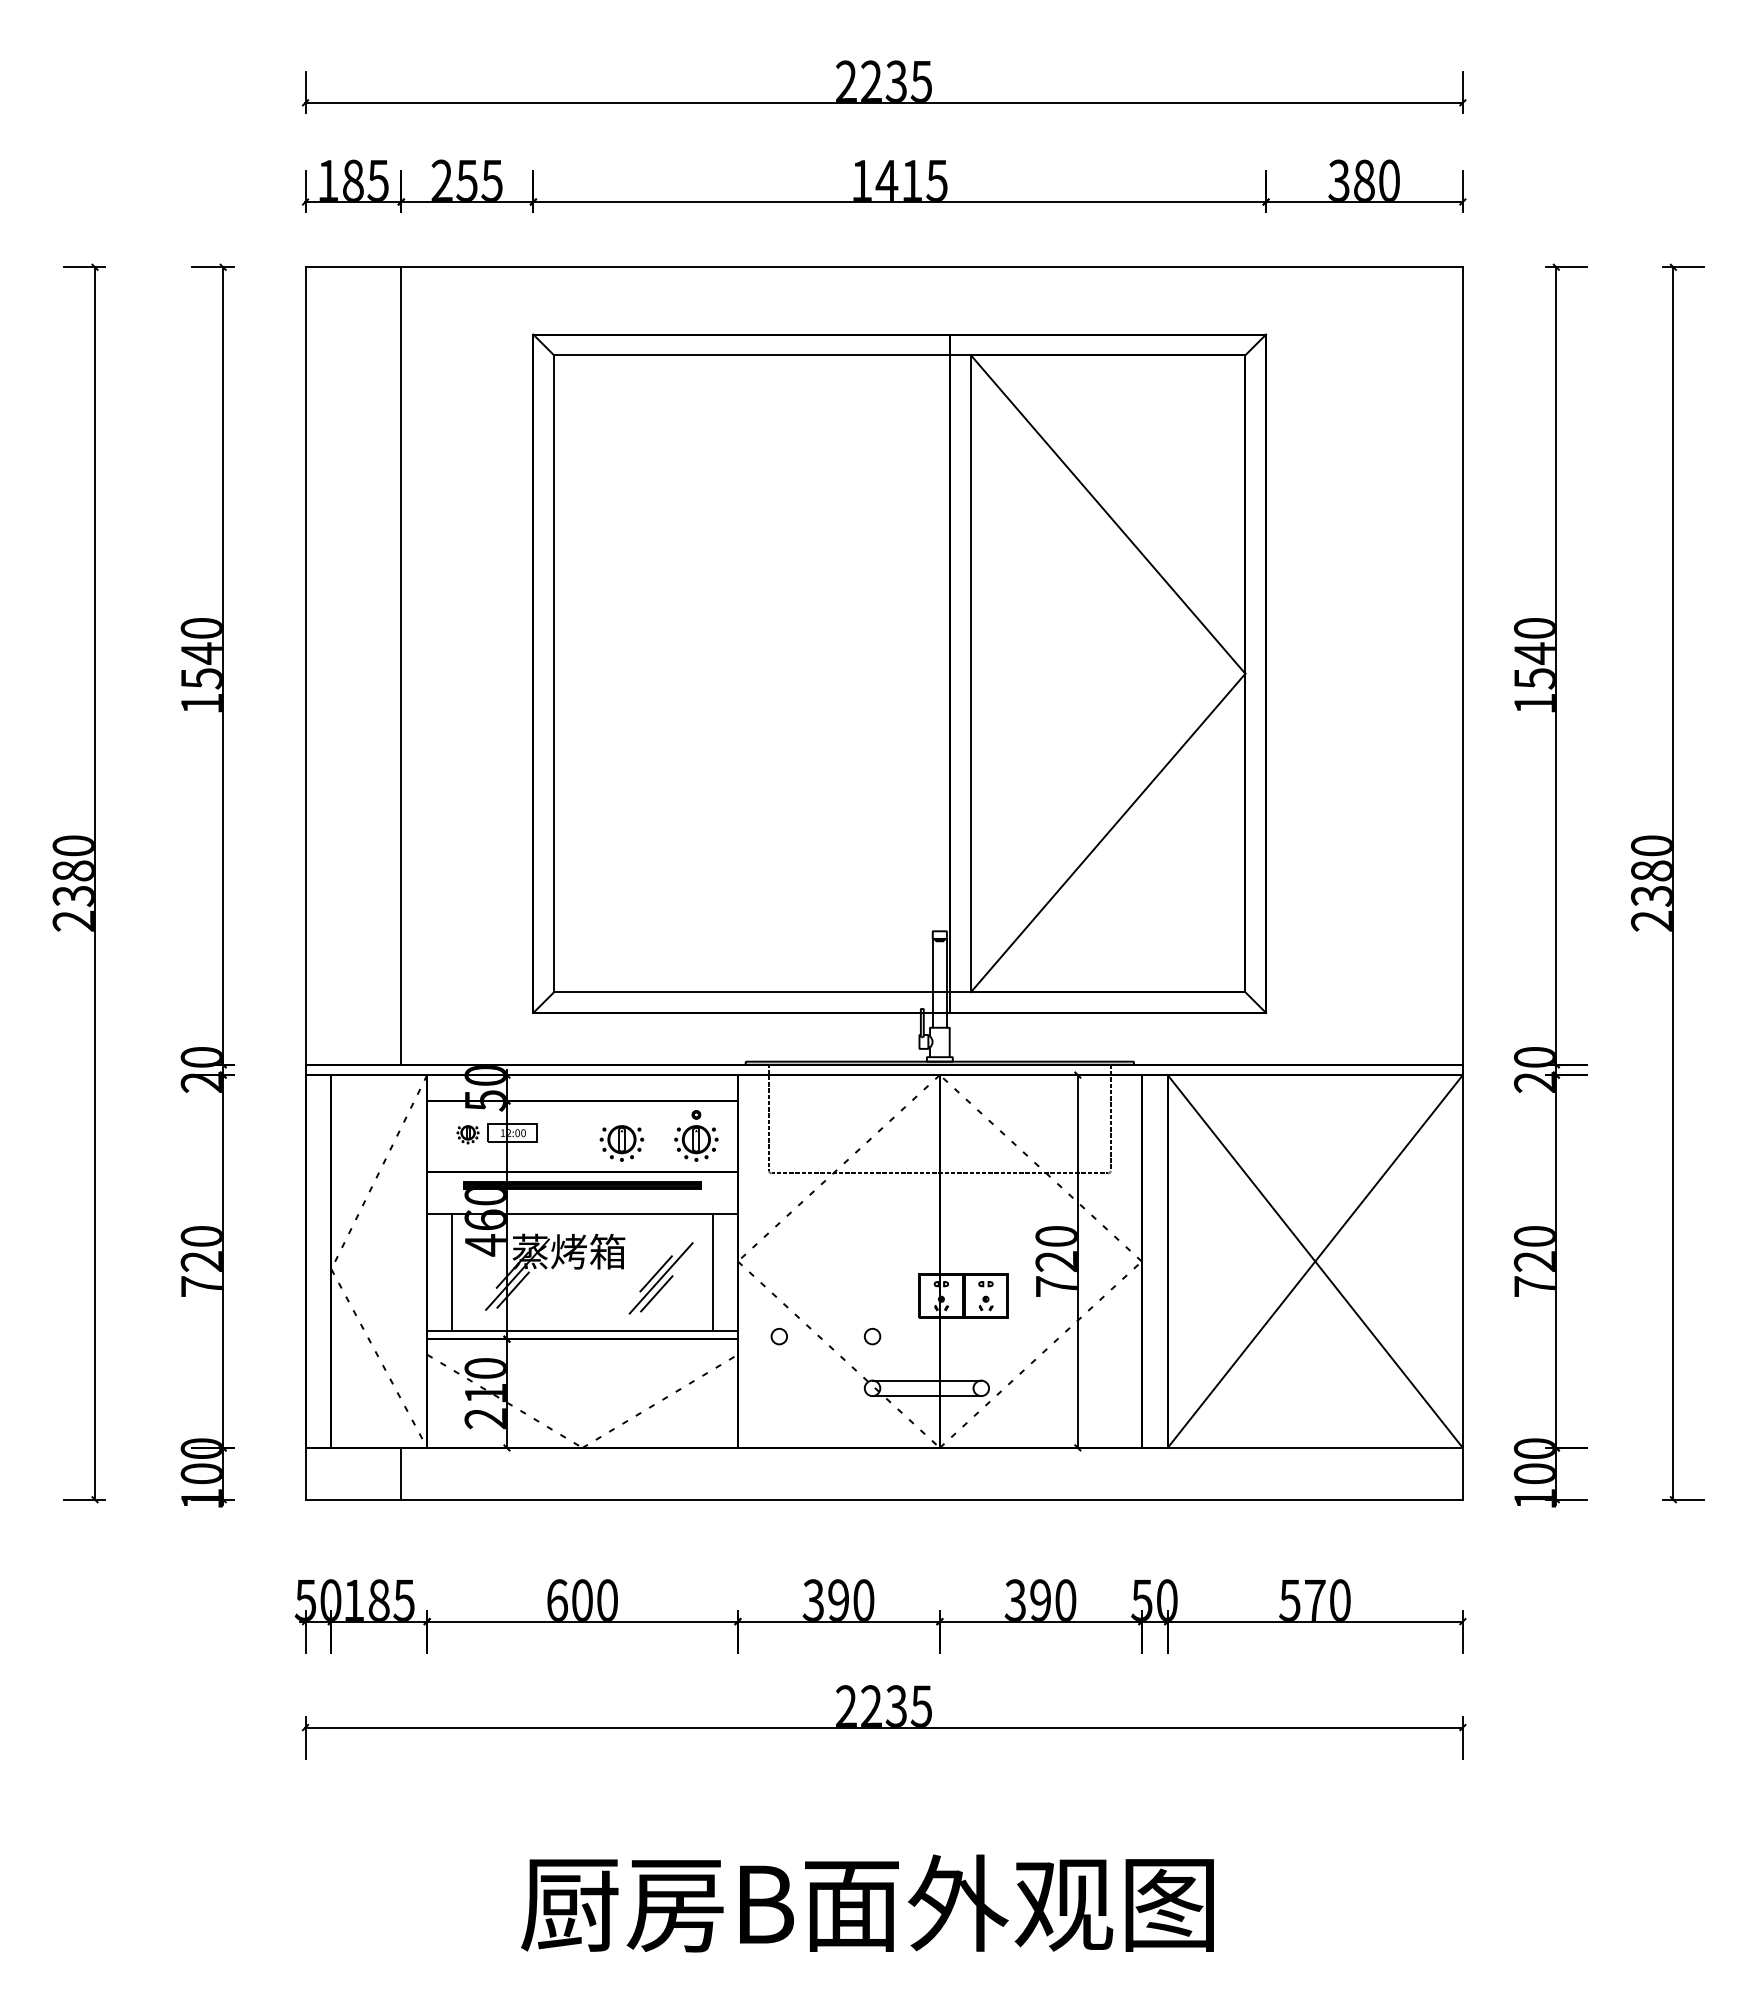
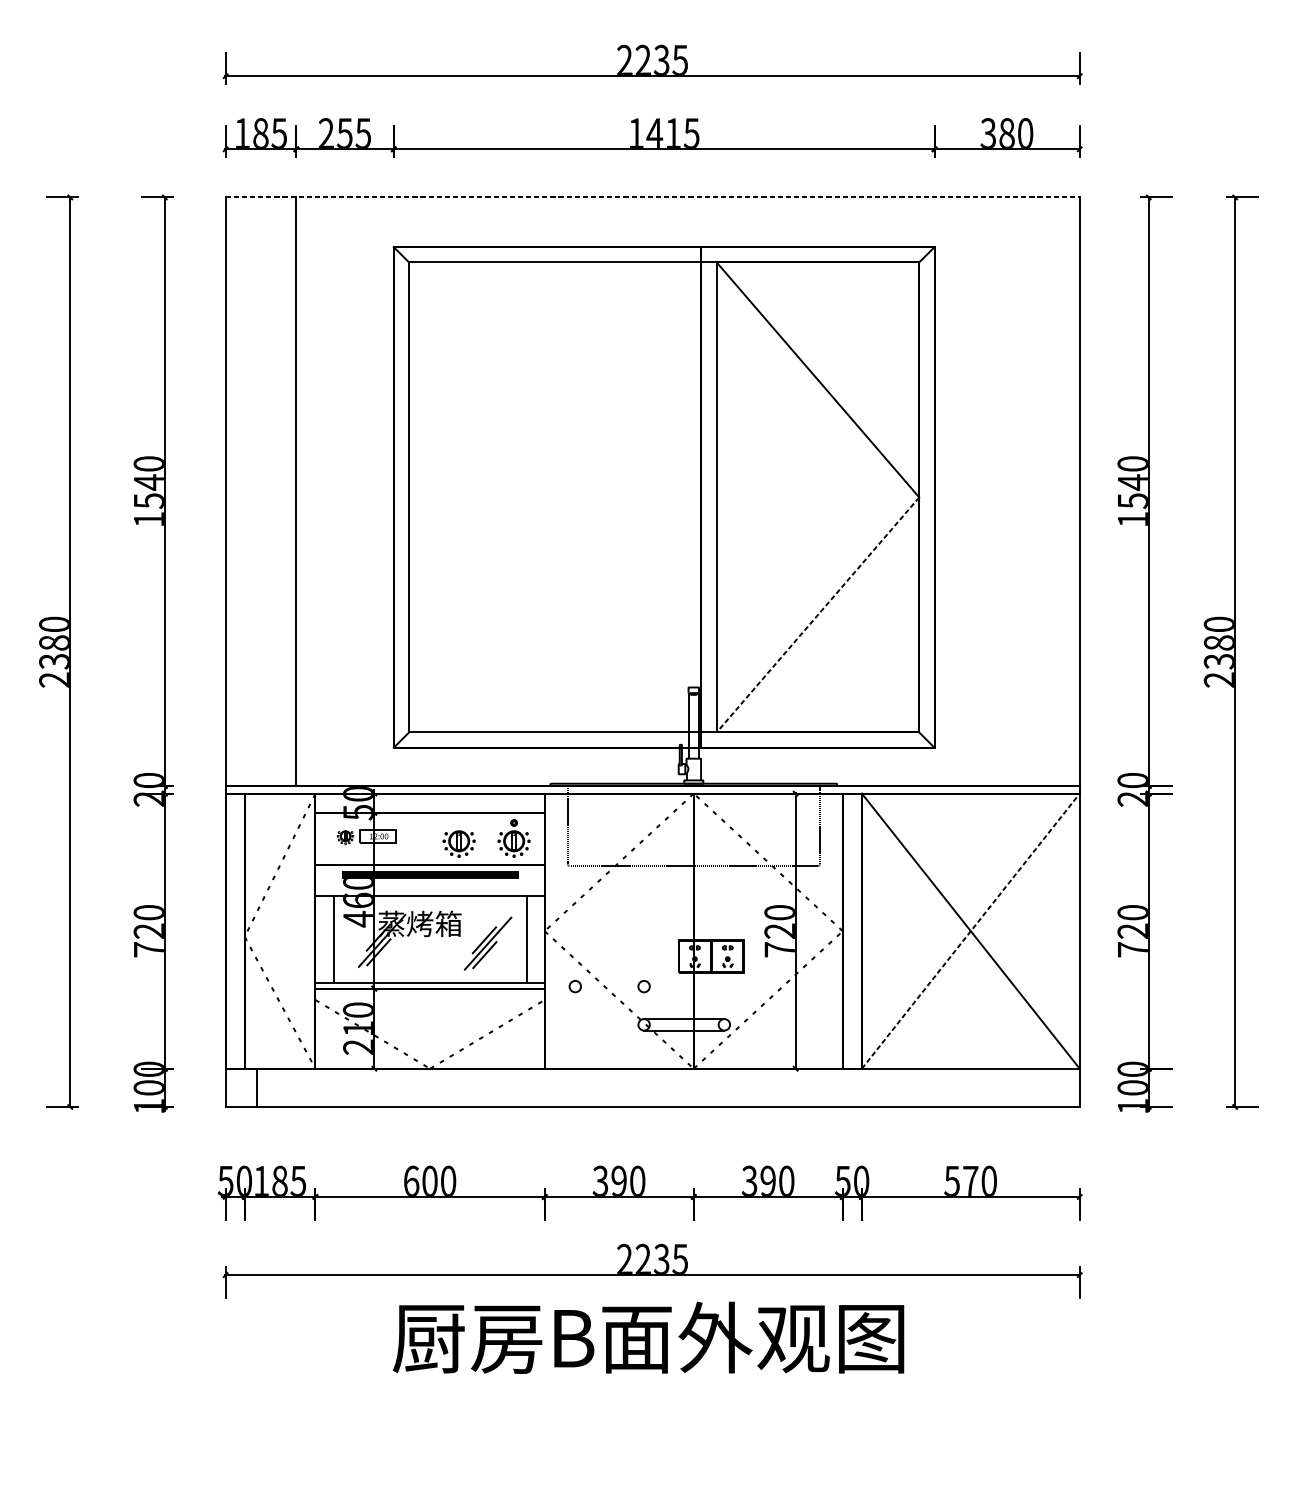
line: (884, 267) -> (652, 197), solid -> dashed
line: (1107, 833) -> (817, 615), solid -> dashed
line: (1315, 1261) -> (971, 931), solid -> dashed
line: (401, 1473) -> (256, 1087), moved
text: (867, 1903) -> (648, 1337), moved

